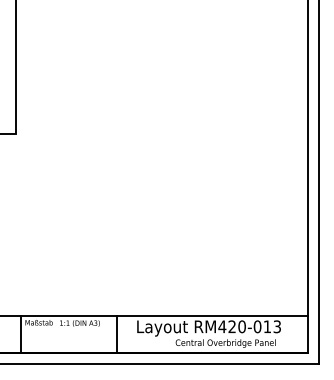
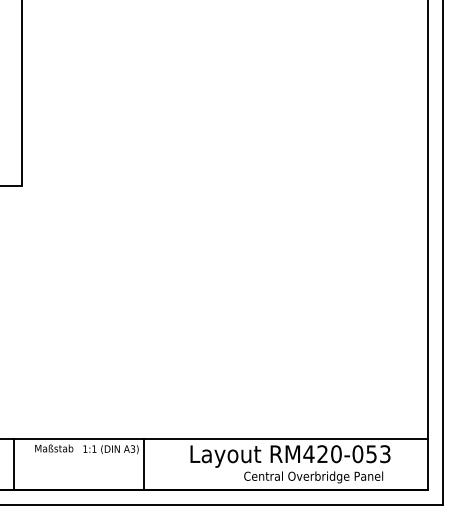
text: (267, 327) -> (371, 454), RM420-013 -> RM420-053
line: (20, 334) -> (13, 464), moved
line: (116, 334) -> (143, 464), moved

